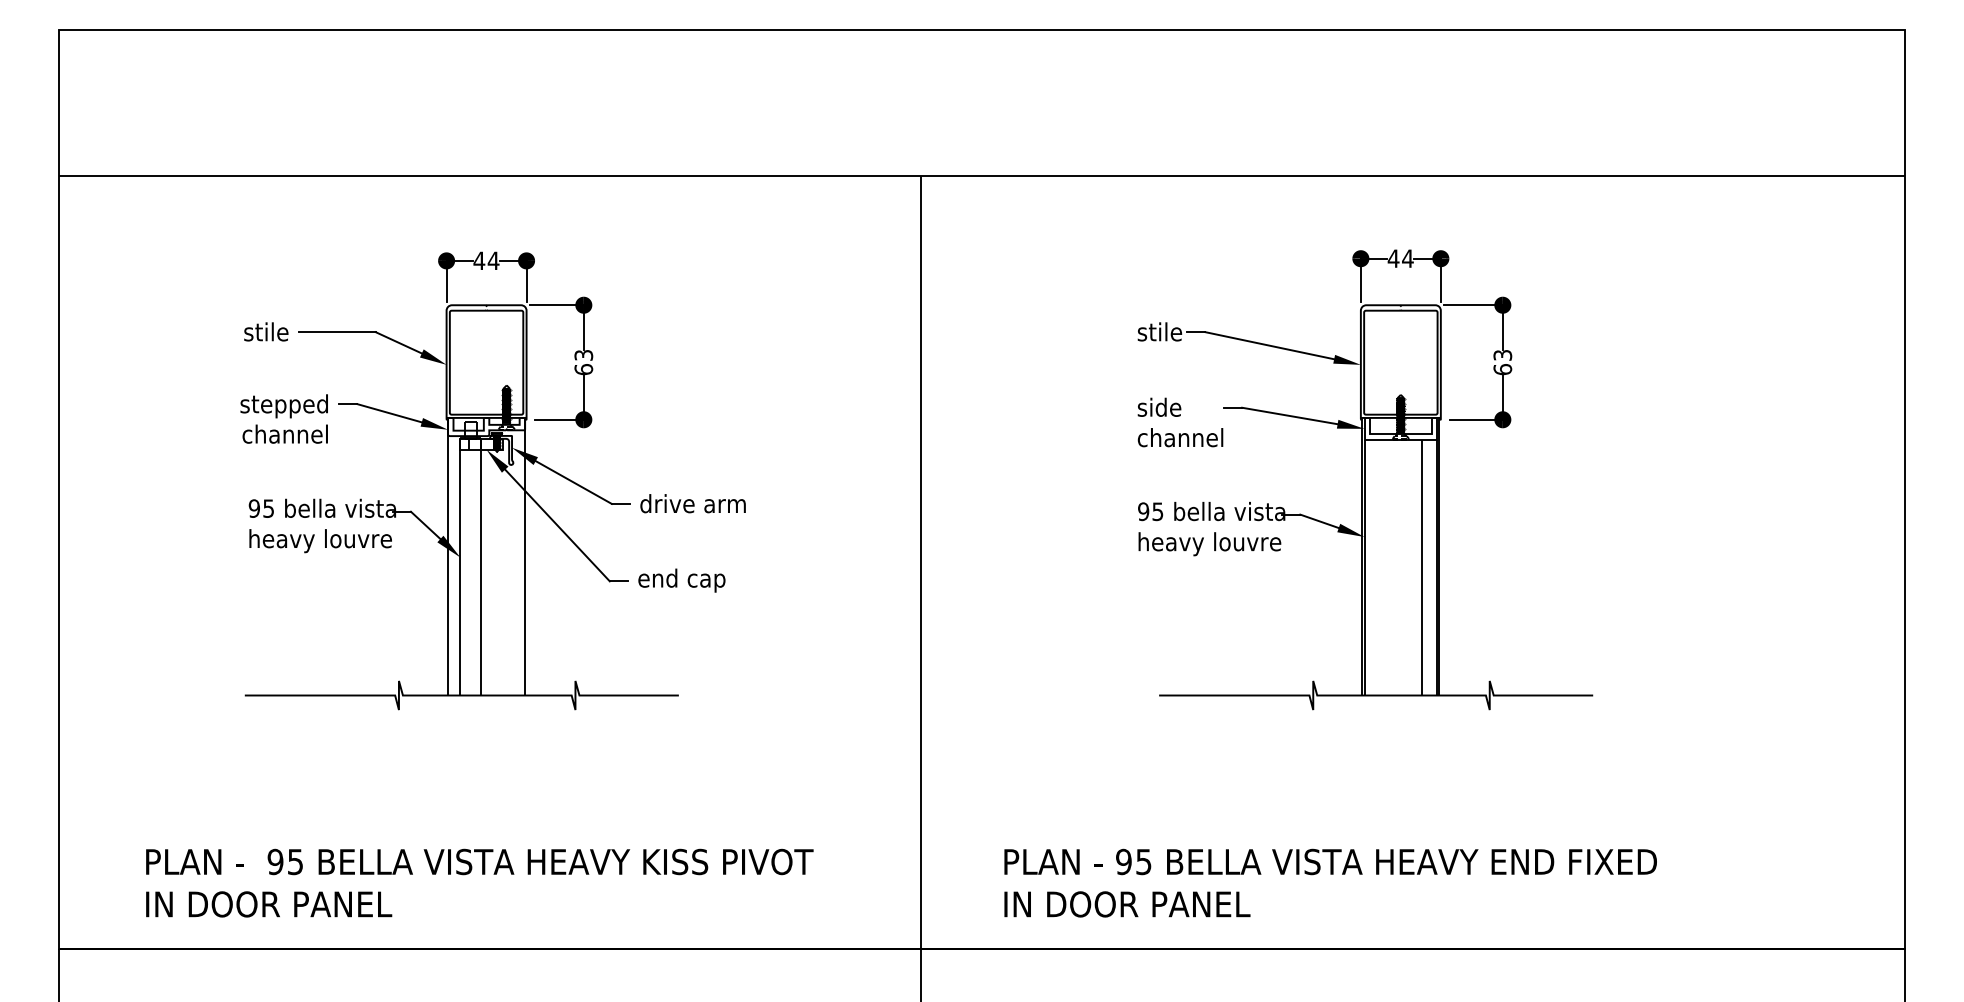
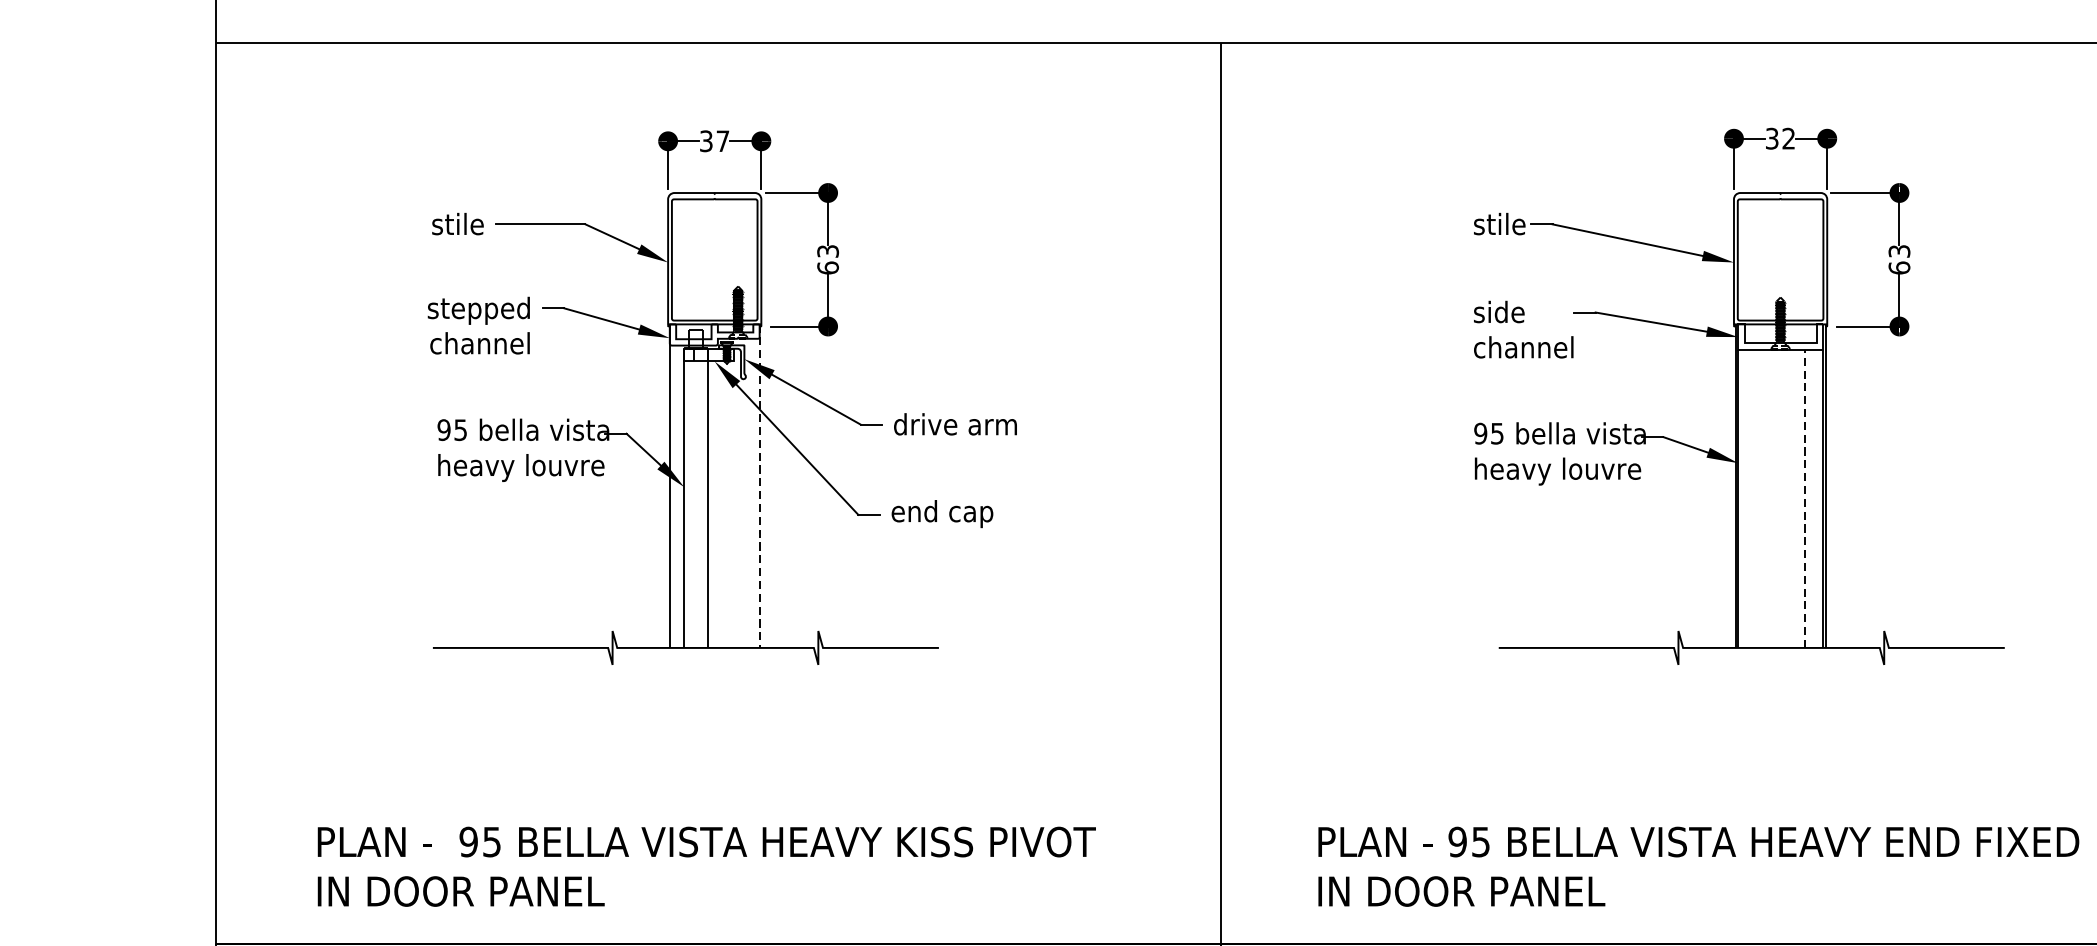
text: (1400, 258) -> (1780, 138), 44 -> 32
text: (486, 260) -> (714, 140), 44 -> 37
line: (525, 556) -> (760, 485), solid -> dashed
line: (1421, 567) -> (1804, 498), solid -> dashed

